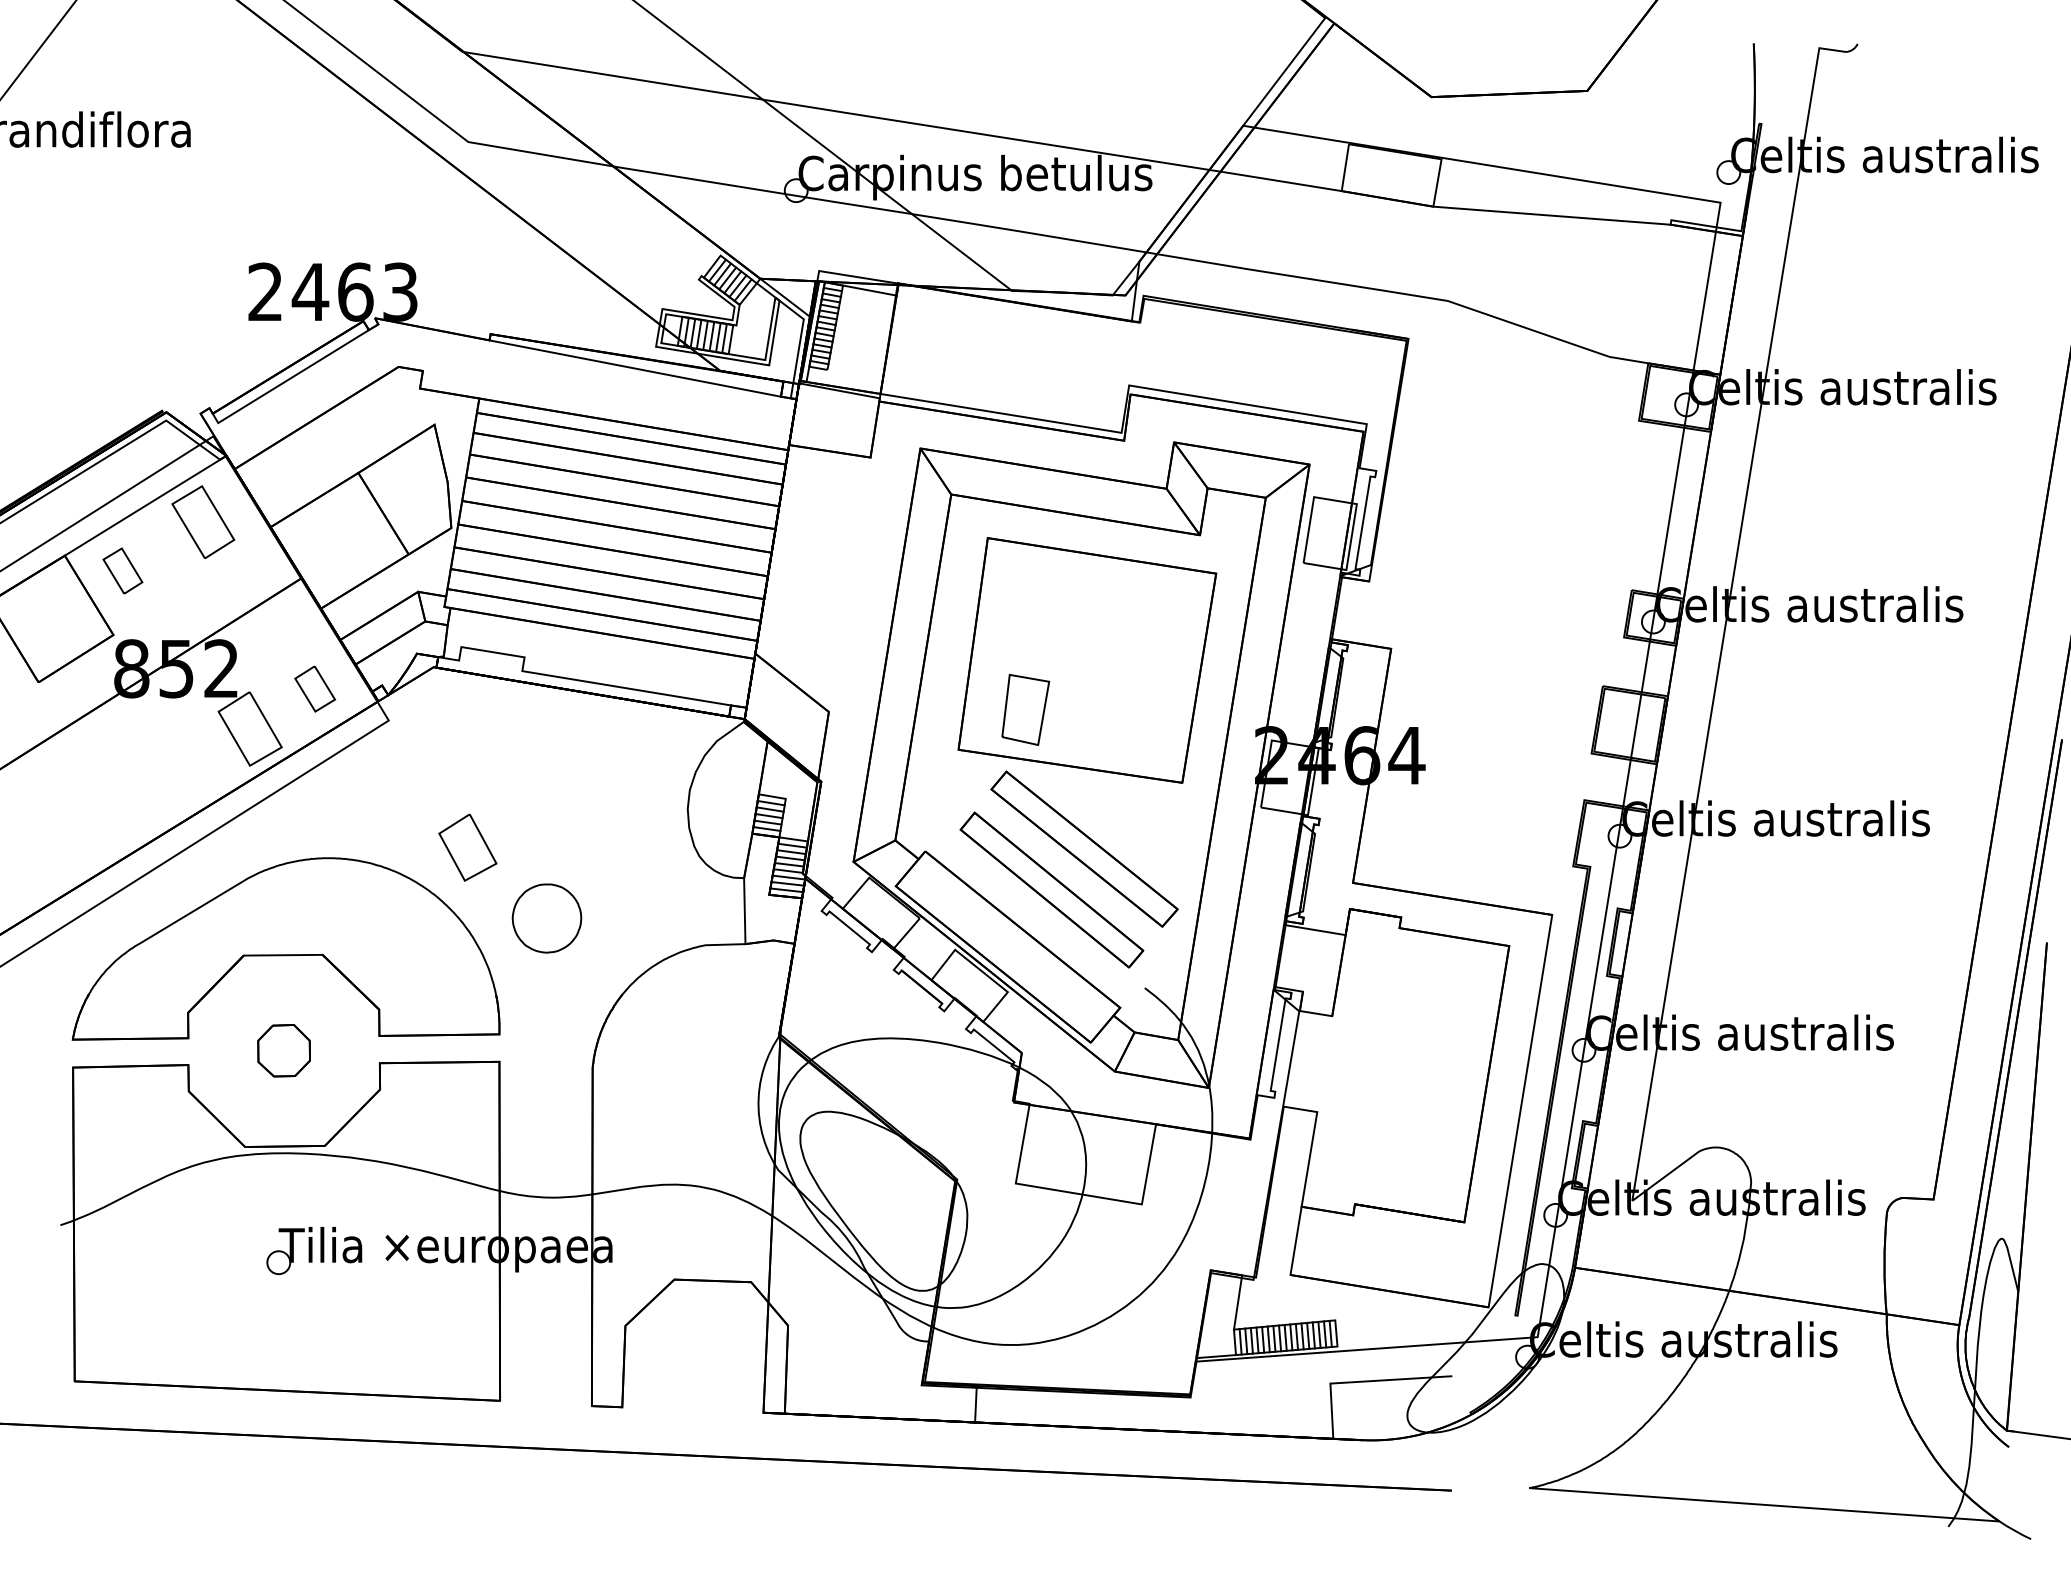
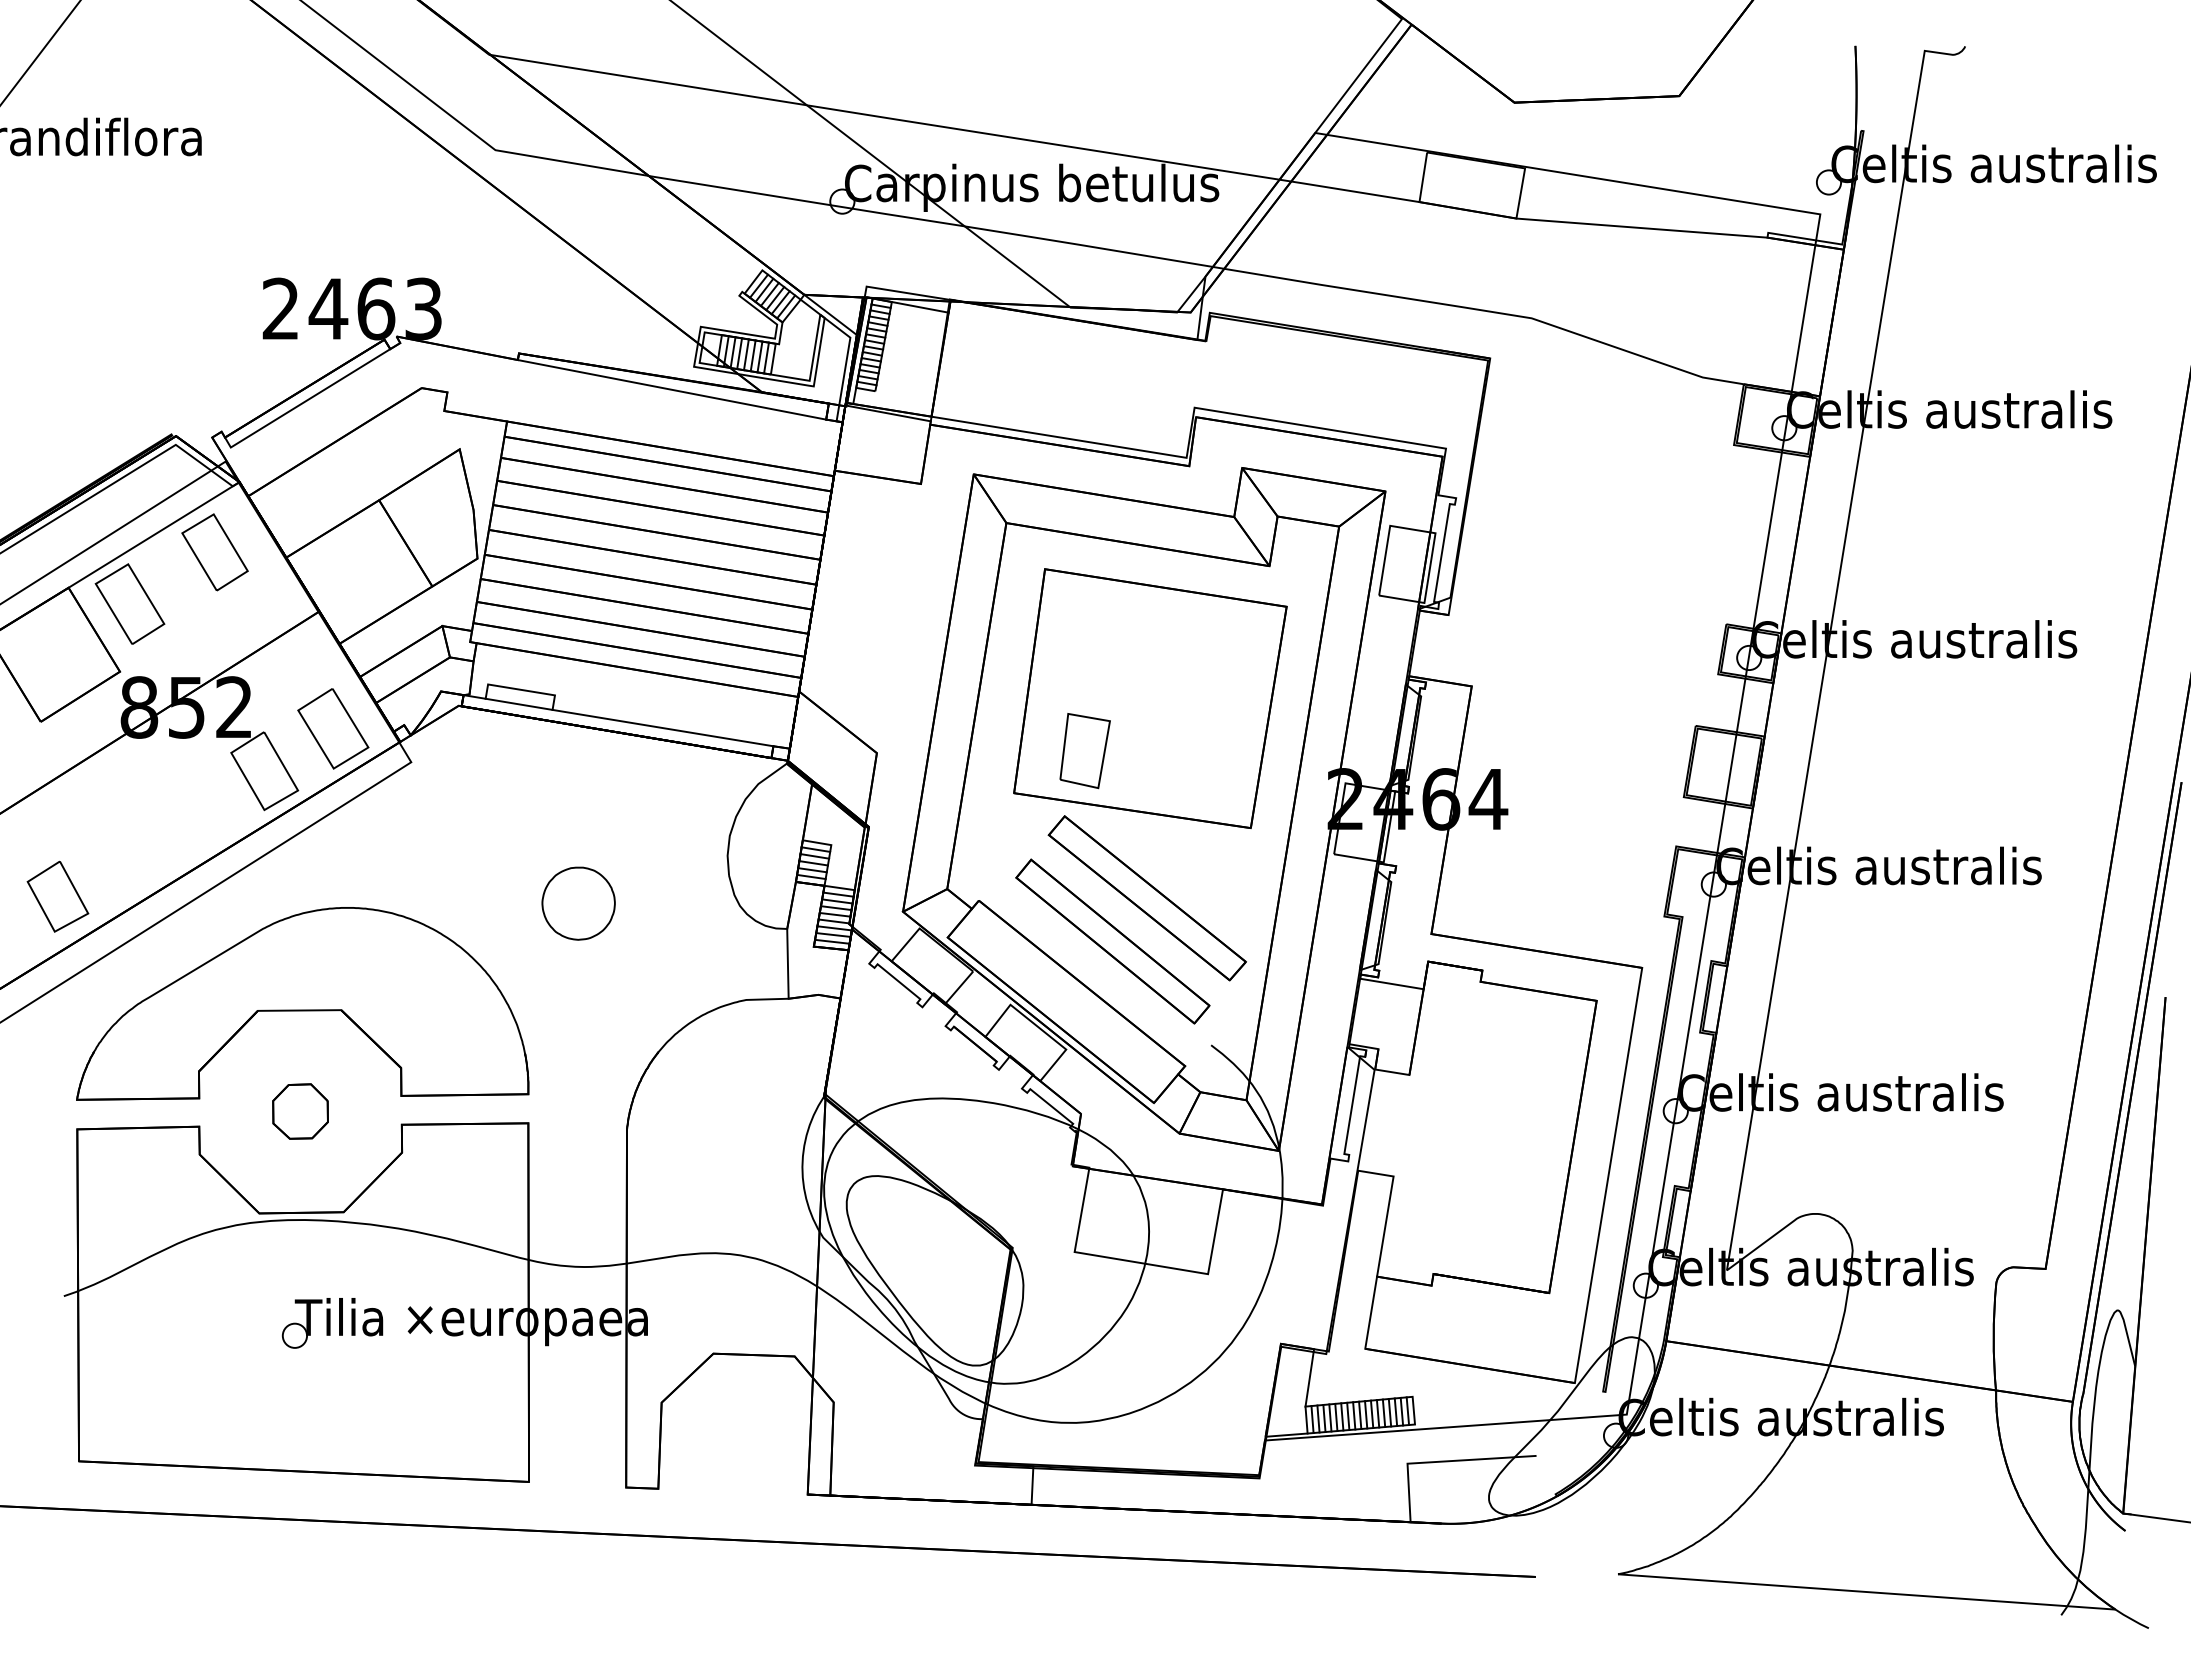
part: (122, 570) -> (129, 603), size x1.67
line: (490, 665) -> (518, 703), added
part: (315, 688) -> (333, 728), size x1.67
part: (467, 847) -> (57, 896), moved
part: (546, 918) -> (578, 903), moved

